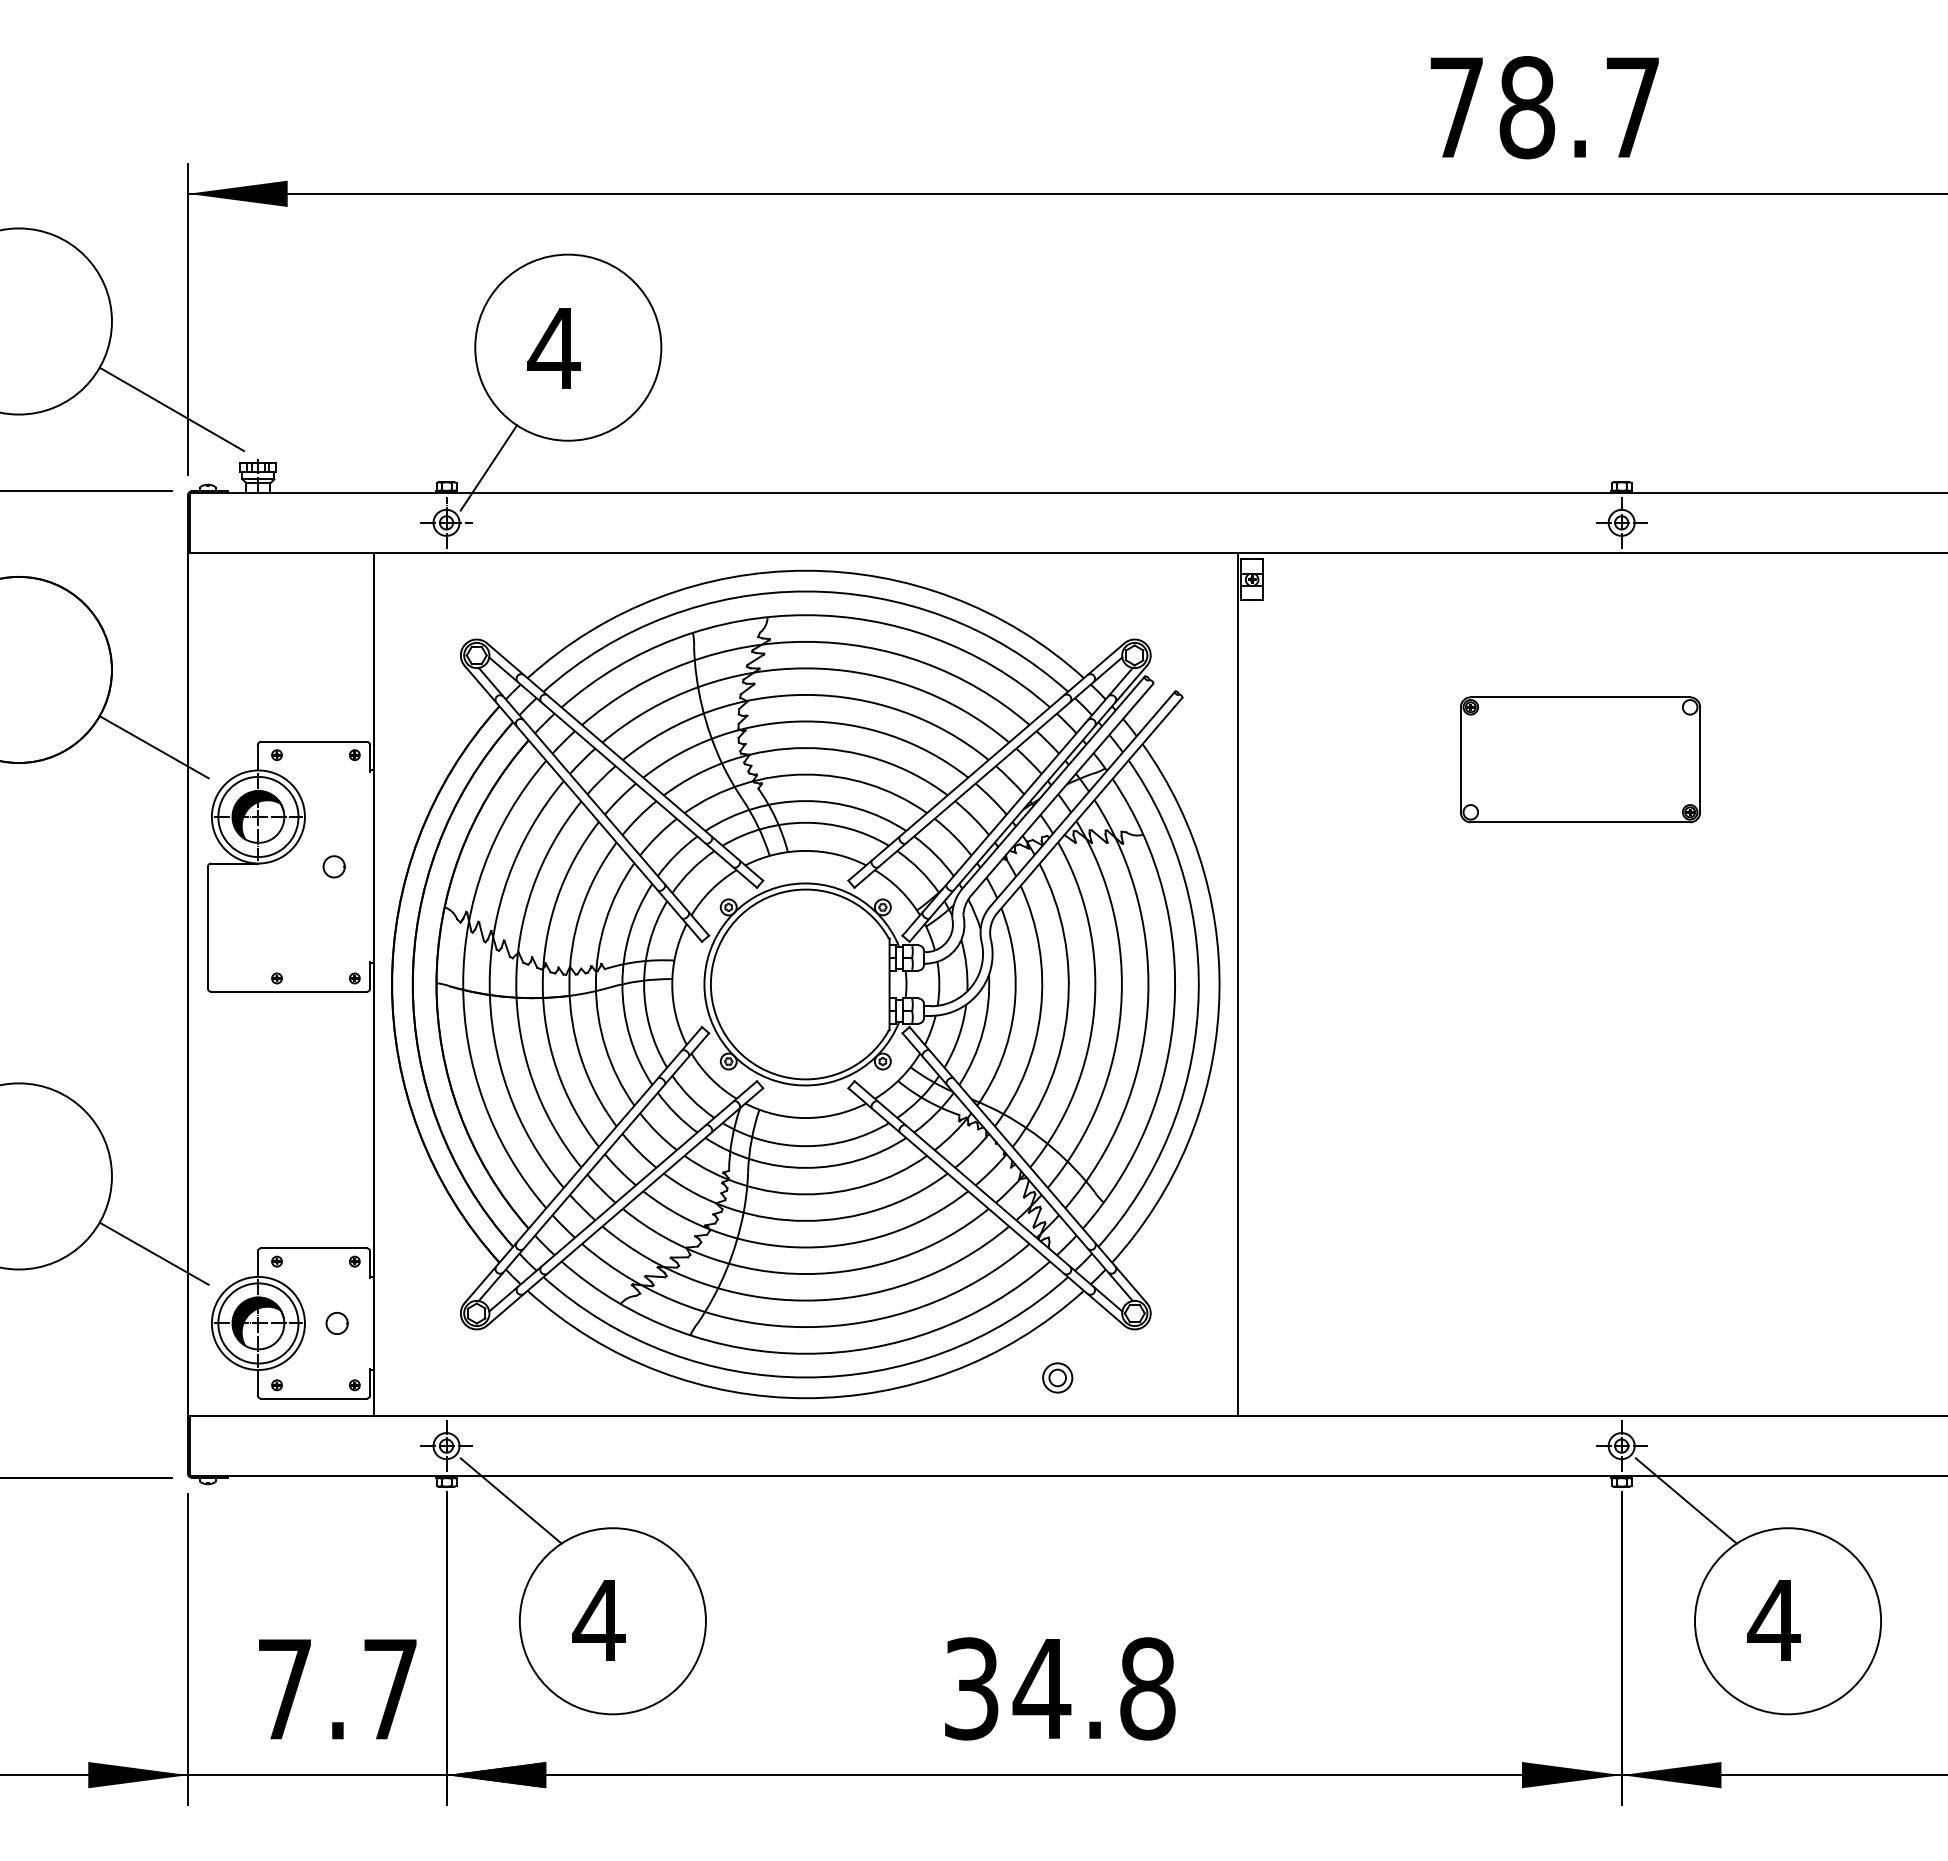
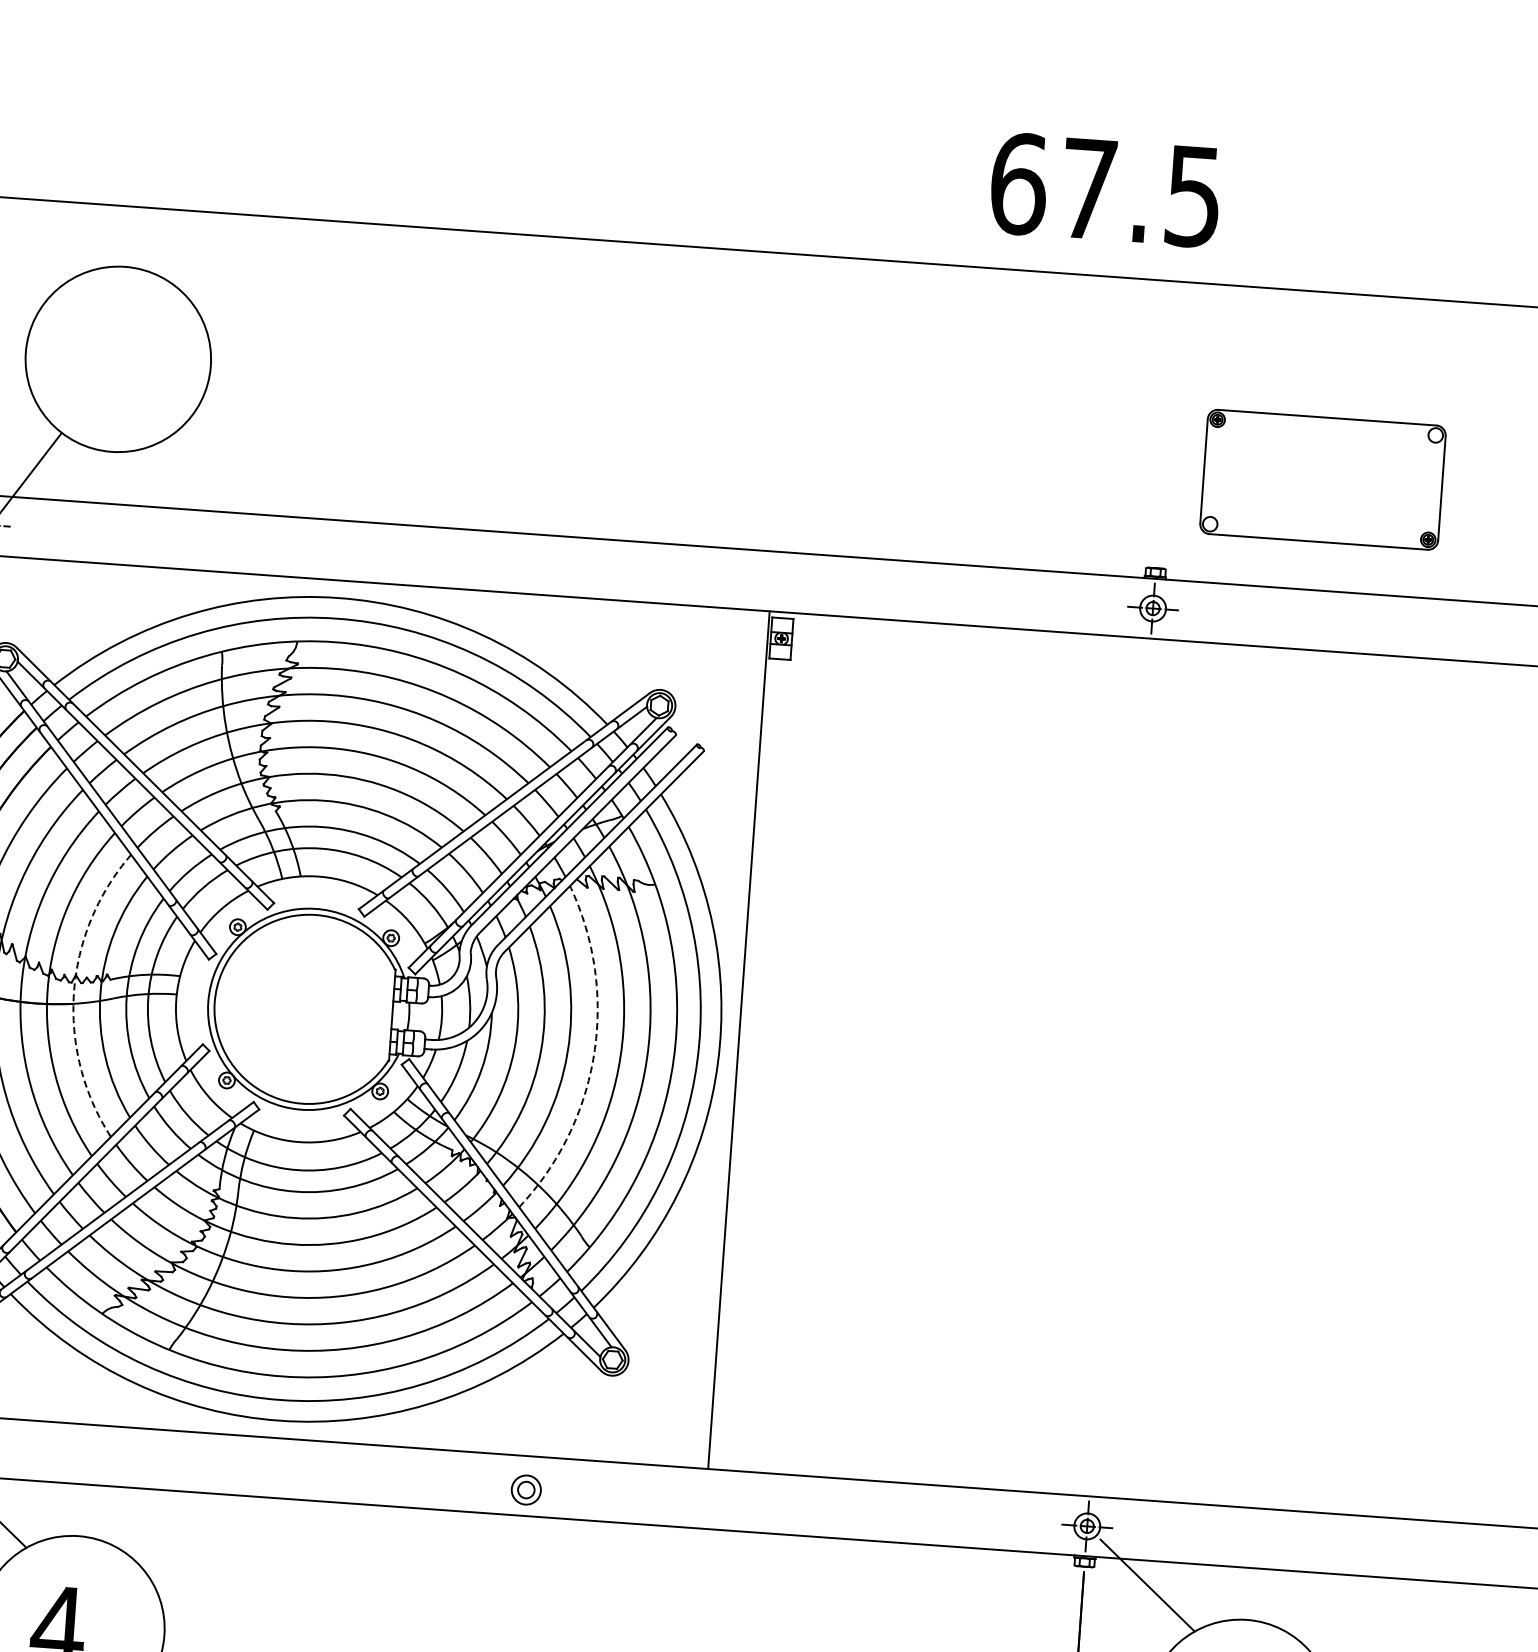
text: (1543, 107) -> (1104, 190), 78.7 -> 67.5
part: (553, 348) -> (103, 359), removed
part: (1580, 759) -> (1323, 479), moved
arc: (569, 984) -> (74, 992), solid -> dashed
arc: (1094, 1009) -> (594, 1054), solid -> dashed
part: (1057, 1377) -> (526, 1489), moved

